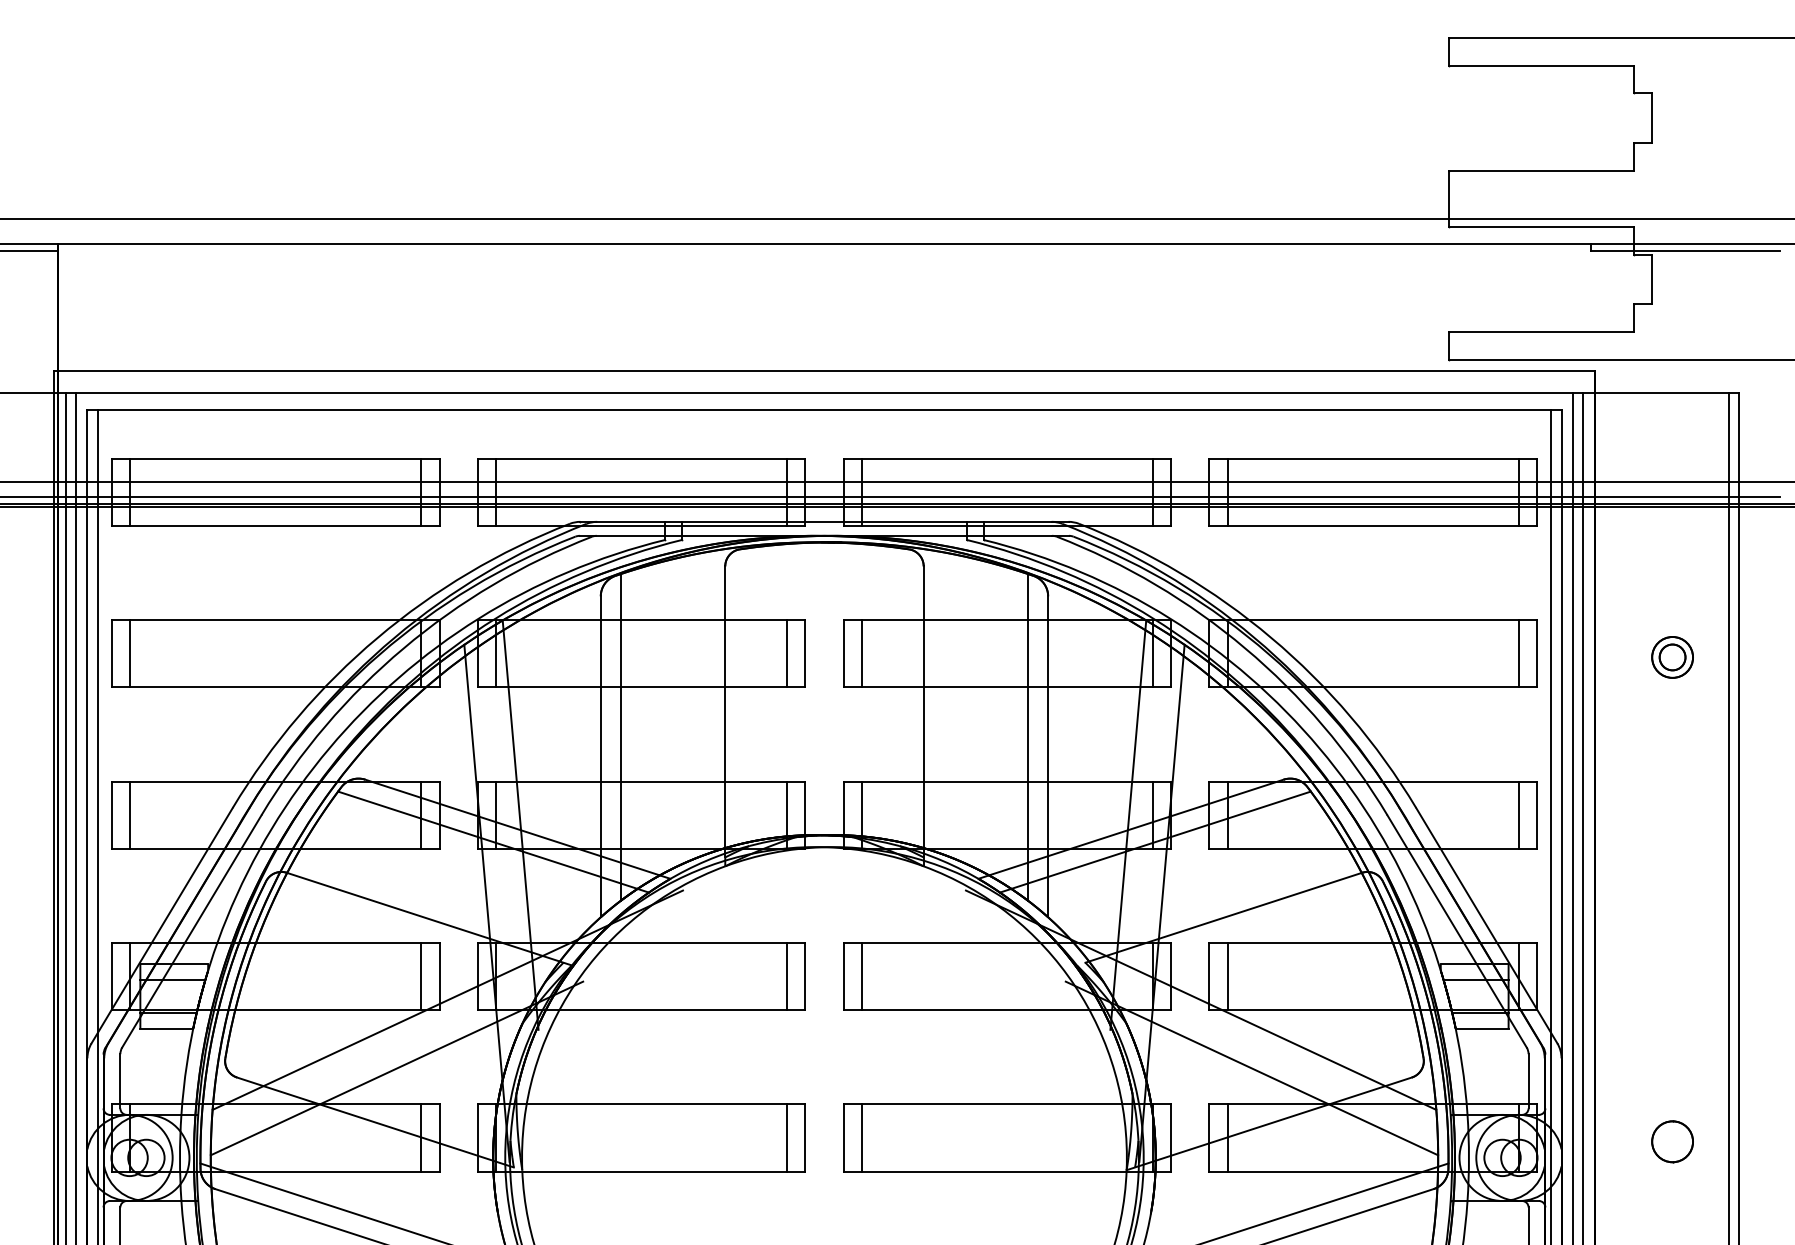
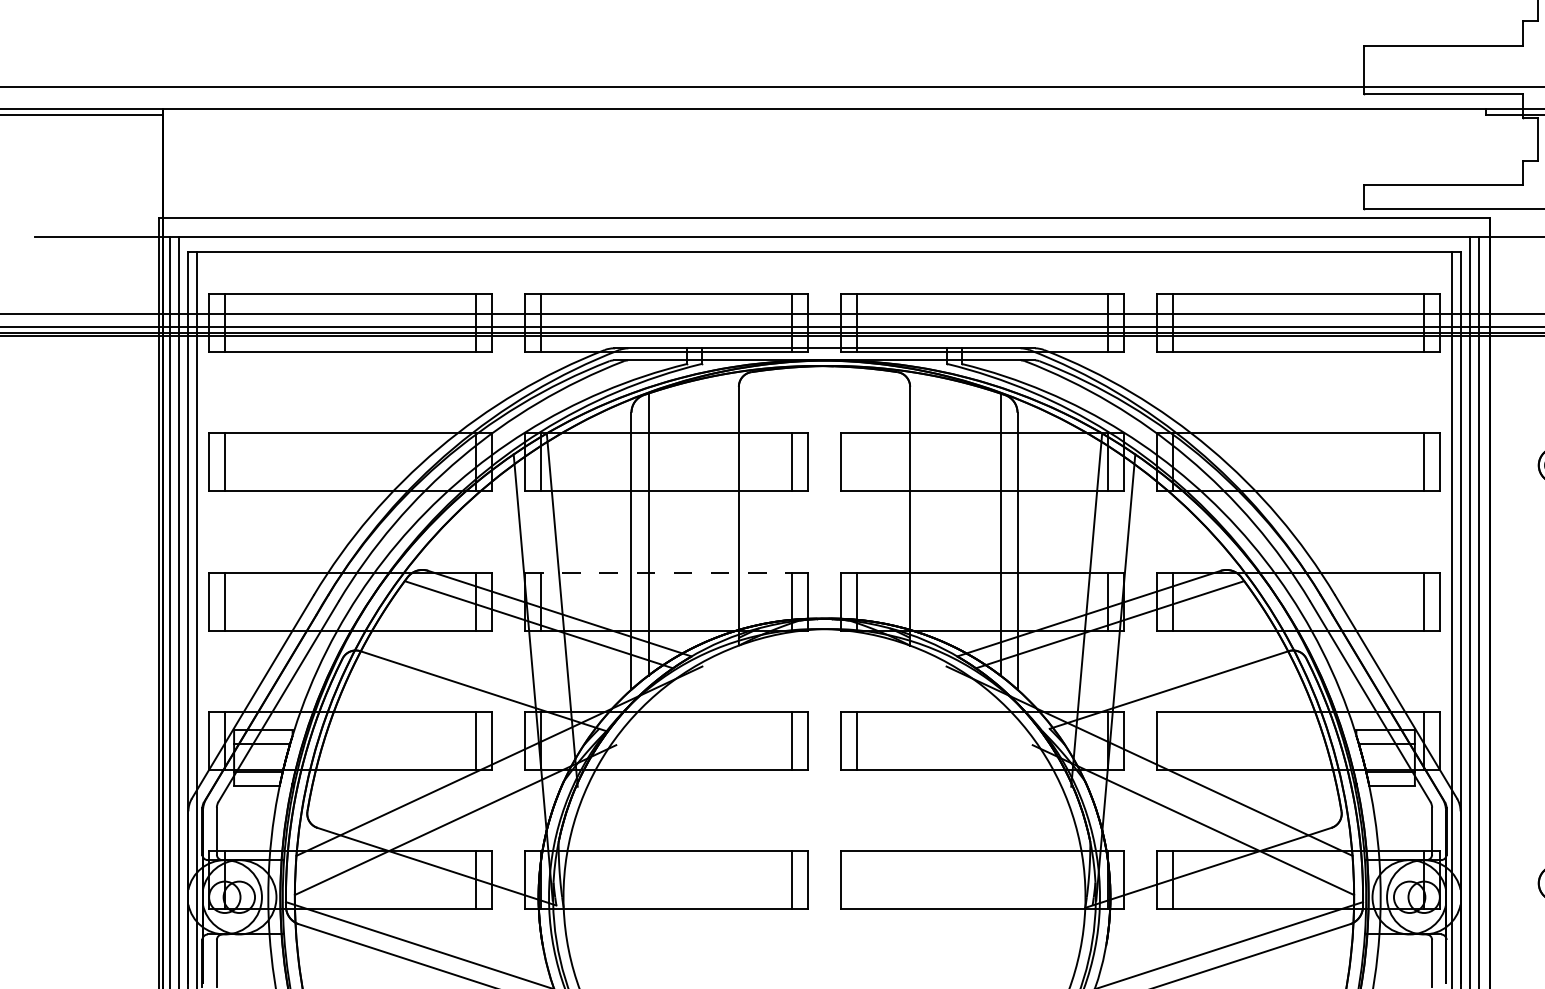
line: (861, 653) -> (856, 461), removed
line: (632, 781) -> (658, 572), solid -> dashed
line: (1227, 976) -> (1172, 740), removed
line: (861, 1137) -> (856, 879), removed

